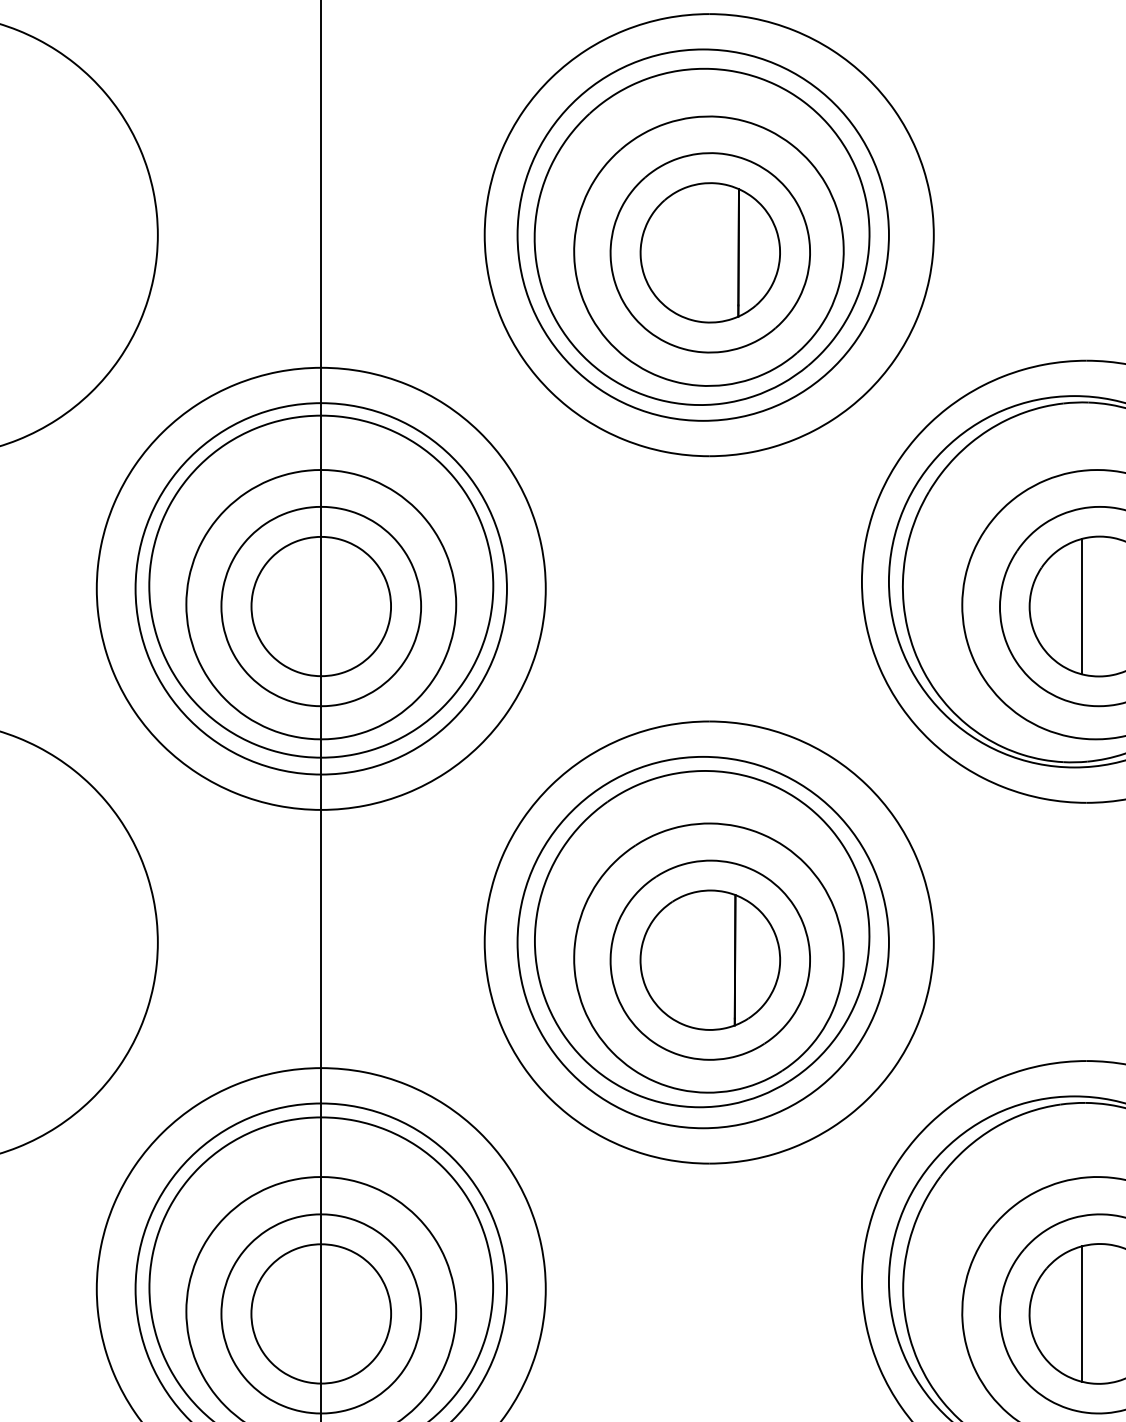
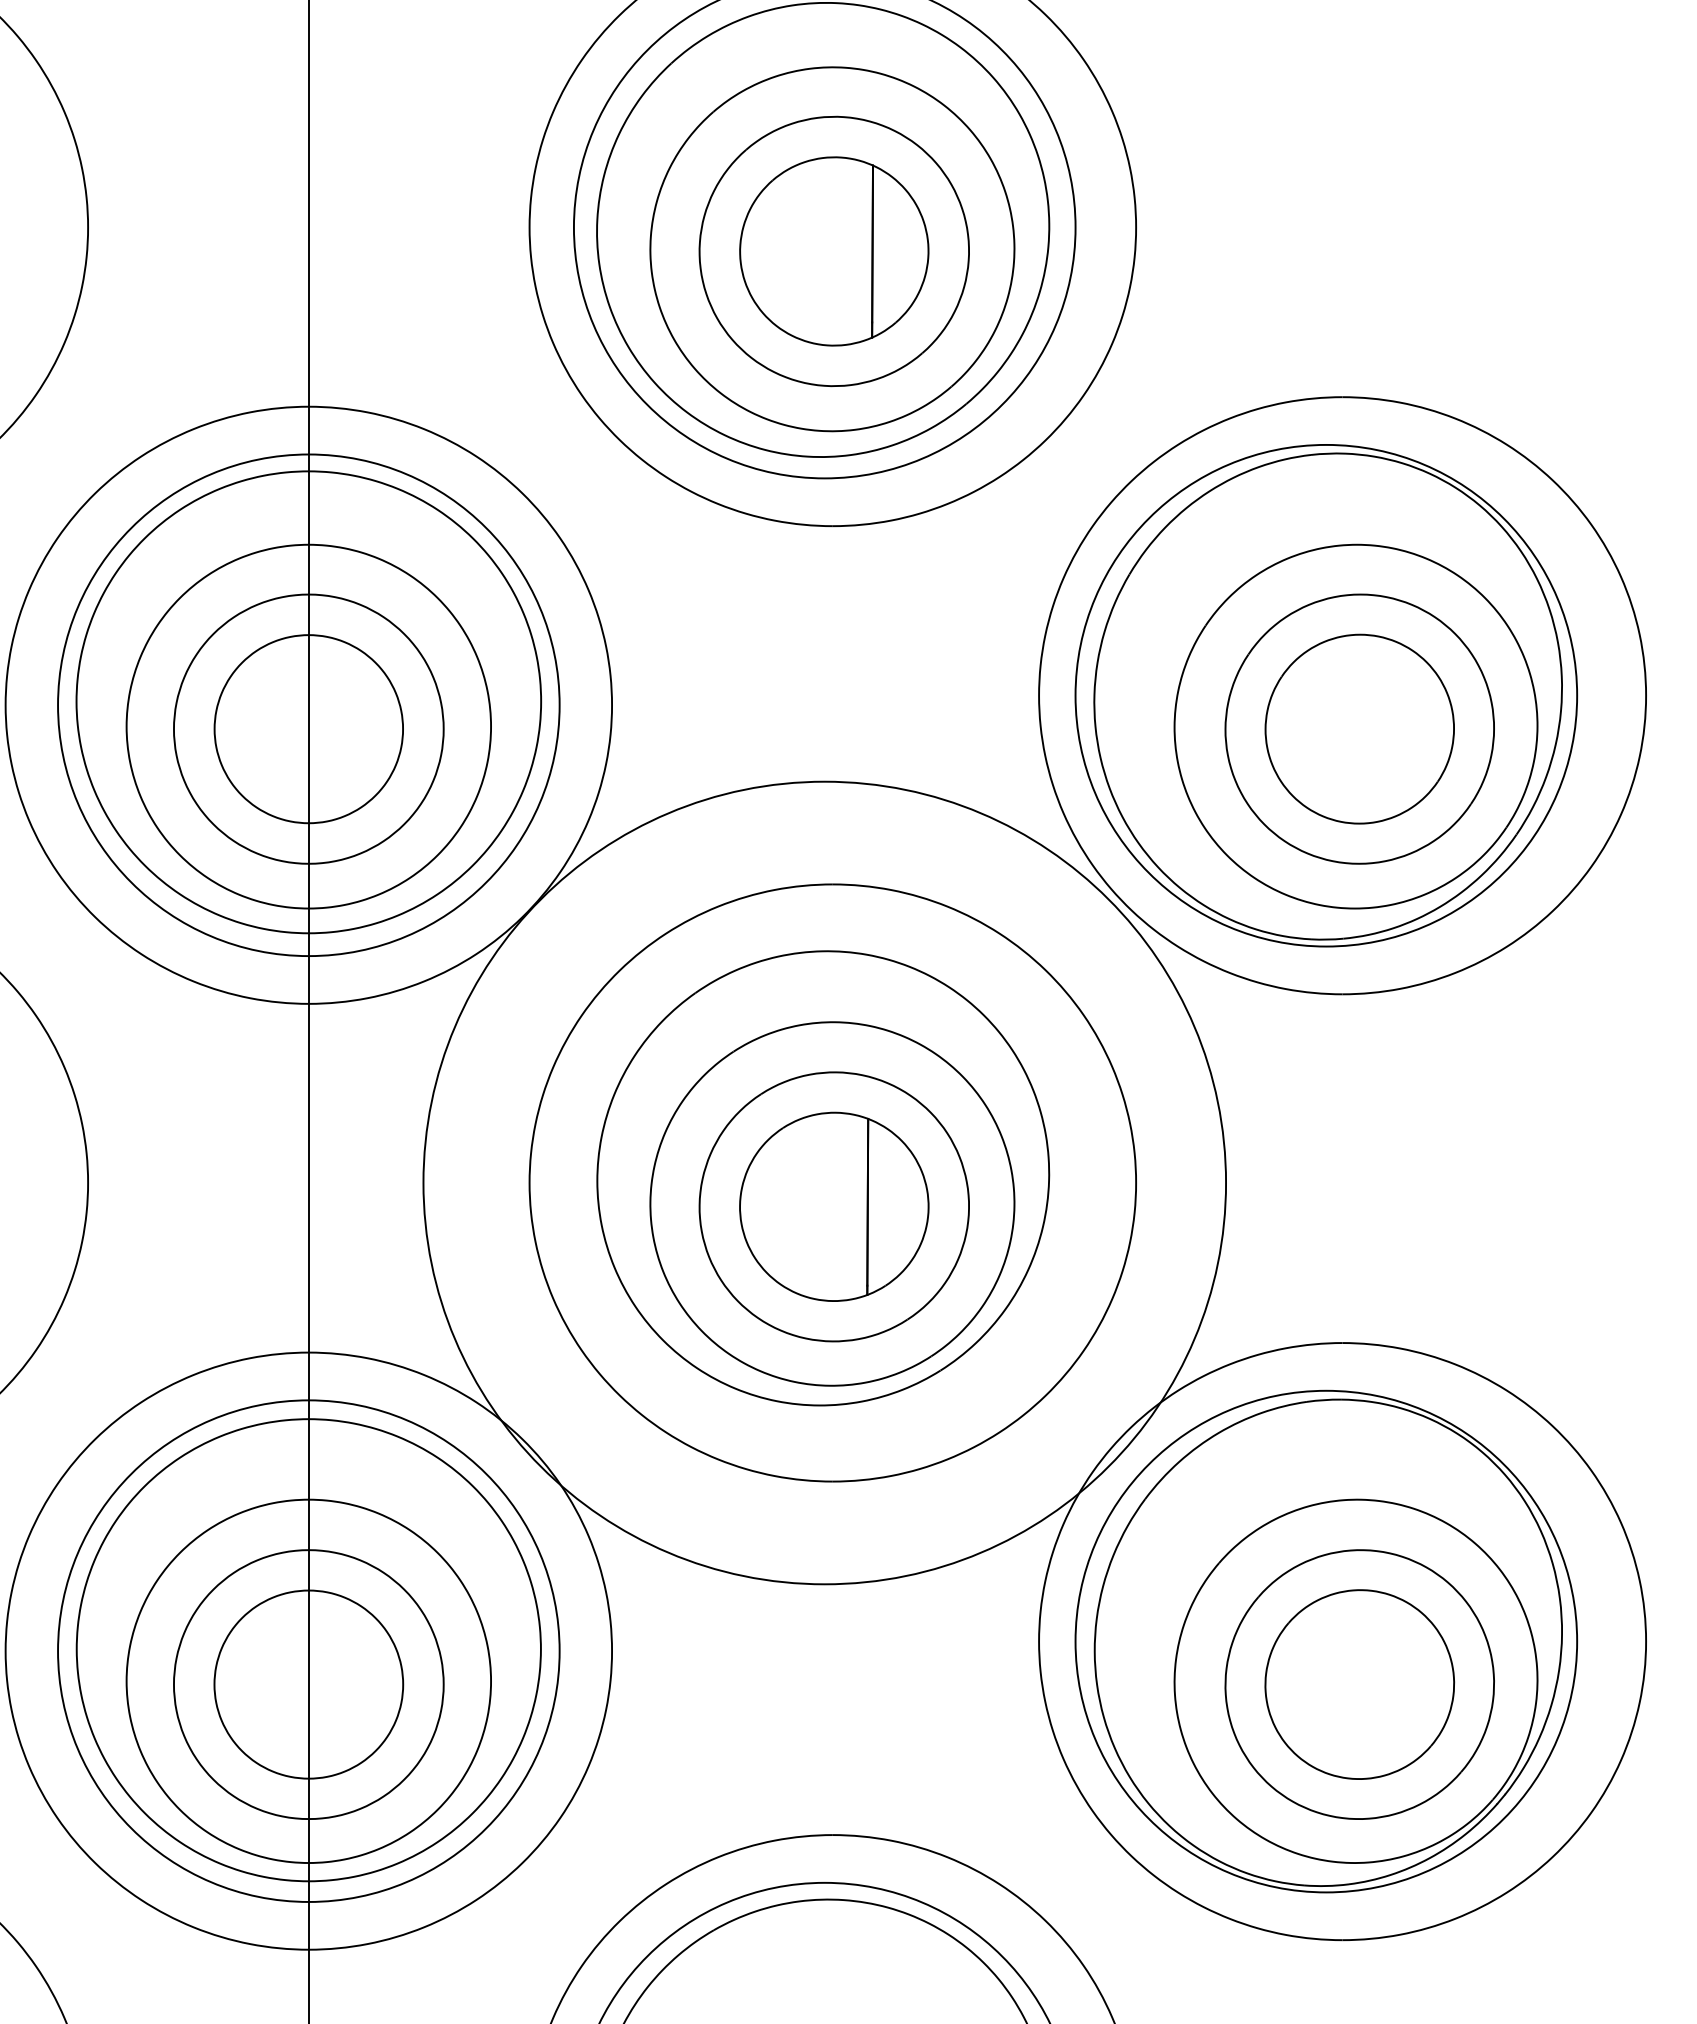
line: (1081, 606) -> (1335, 729), removed
circle: (703, 942) -> (824, 1182), size x1.6
line: (1081, 1313) -> (1335, 1684), removed

